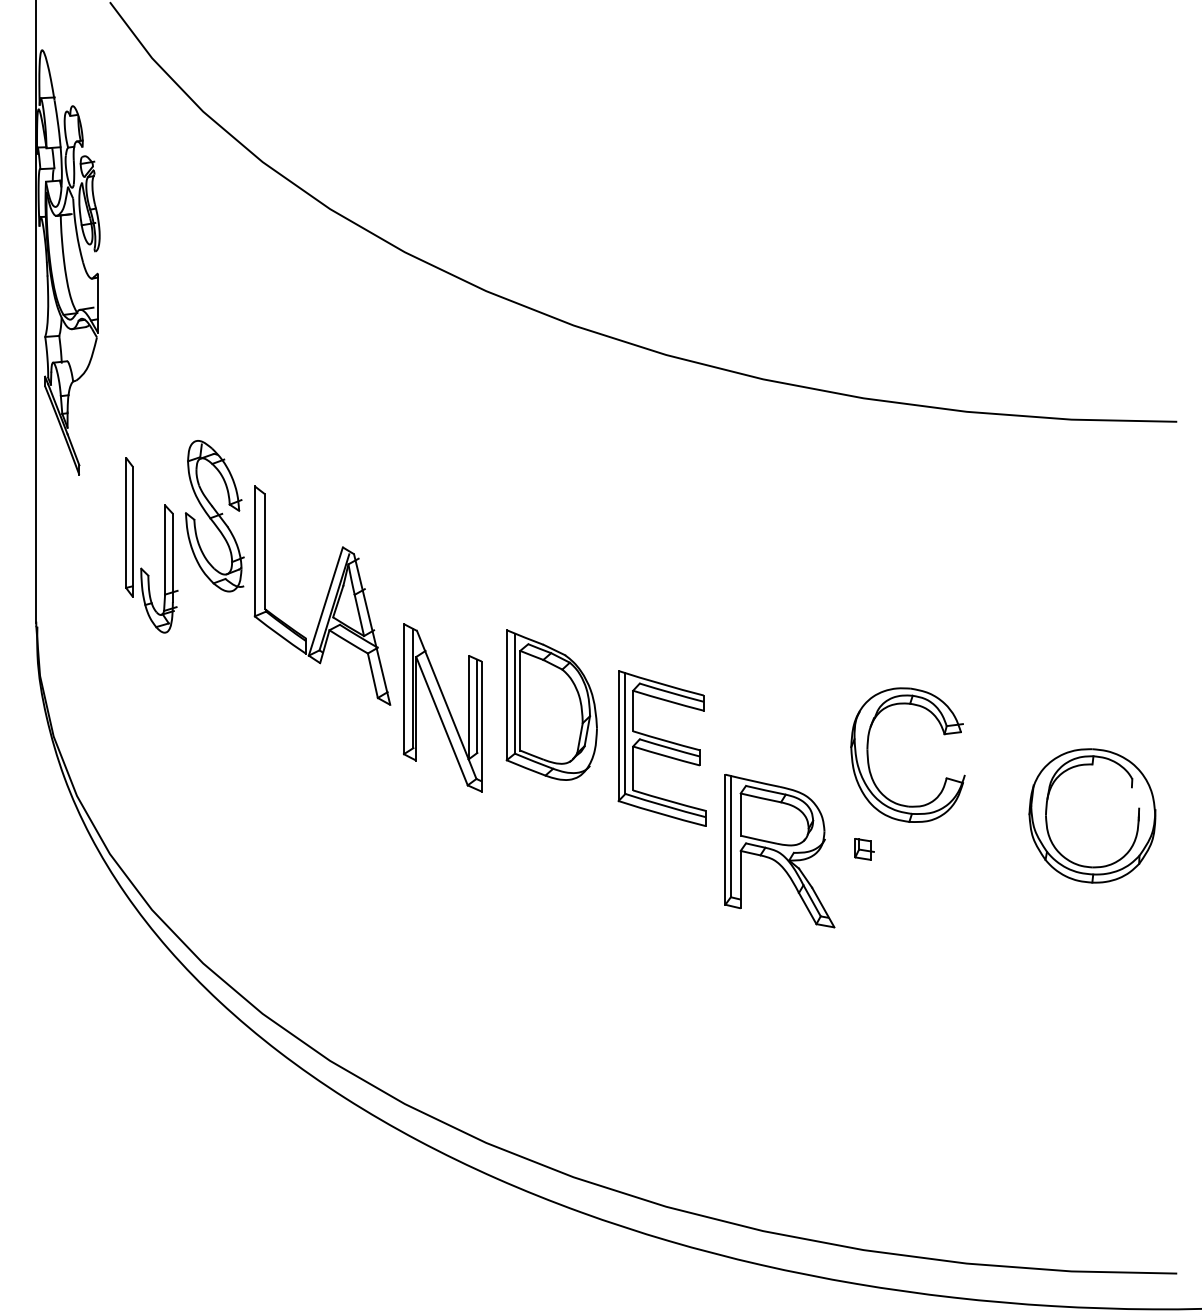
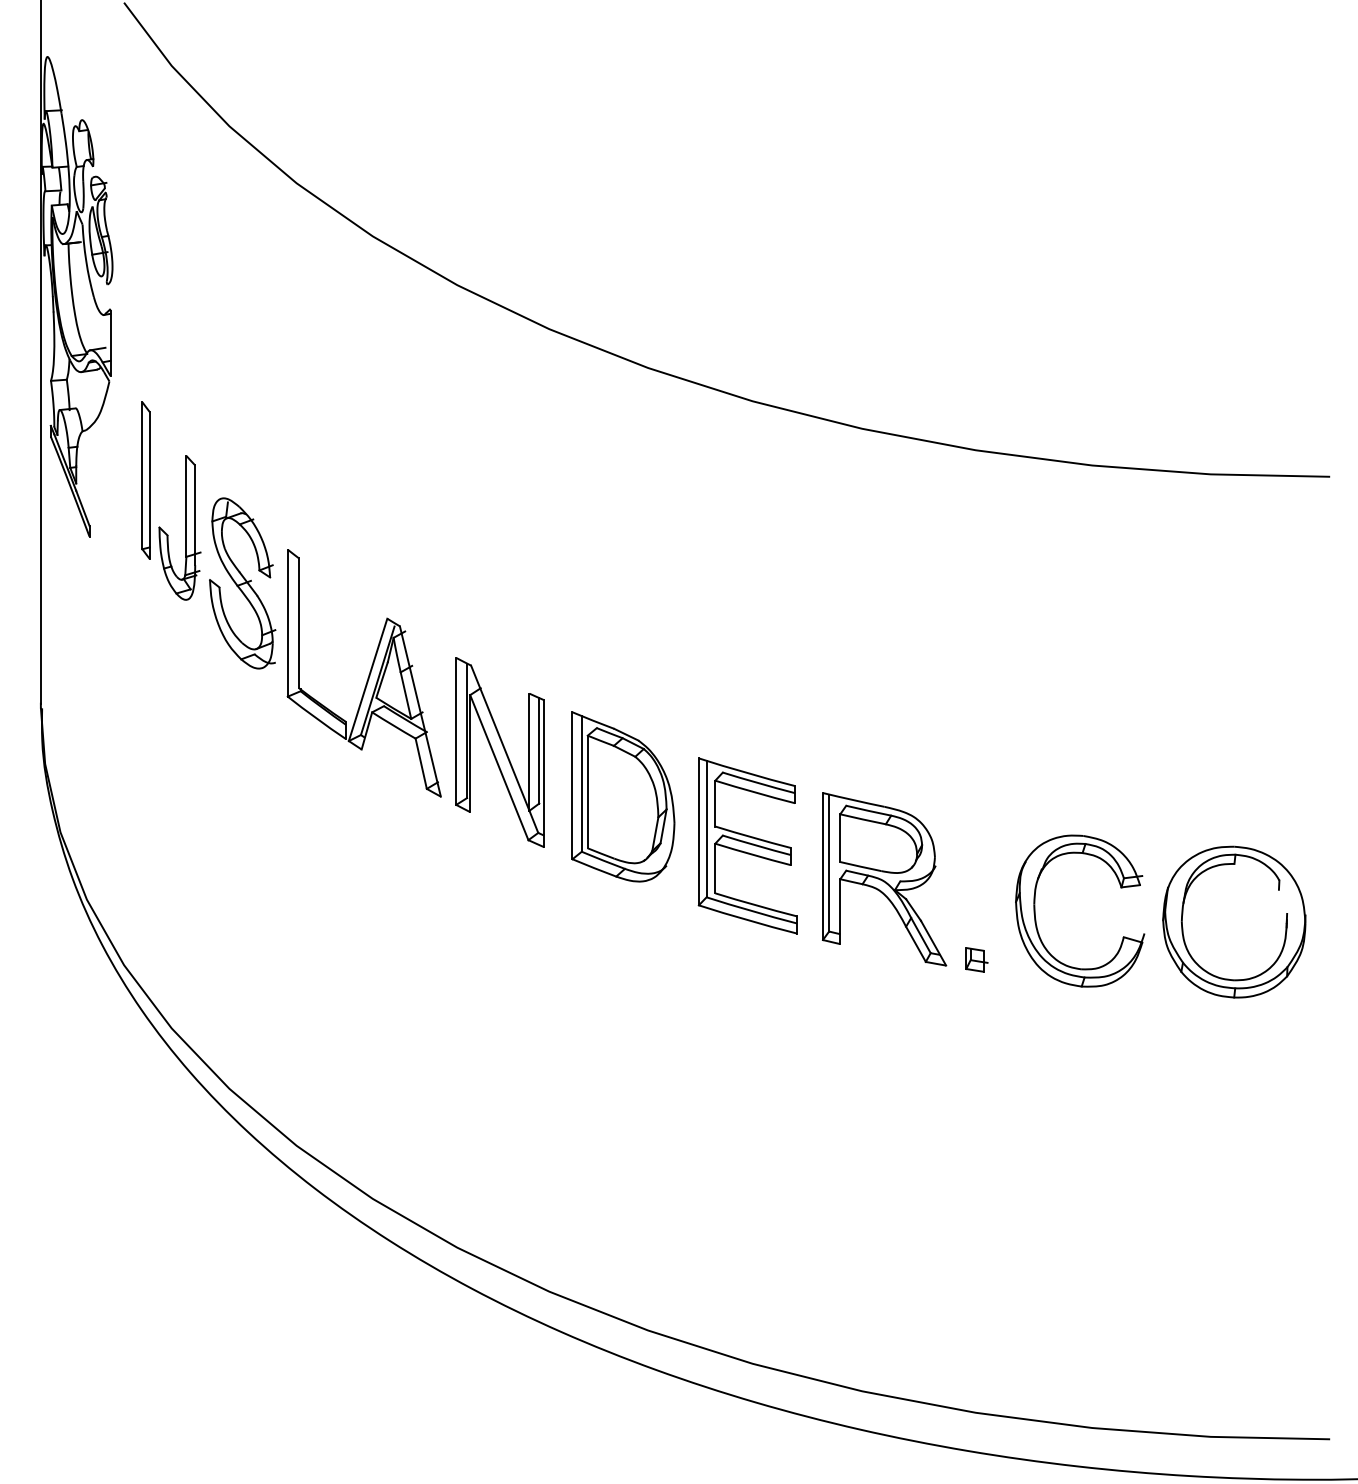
part: (164, 545) -> (185, 501), moved
part: (442, 707) -> (499, 752), moved
part: (869, 762) -> (1036, 919), moved
part: (779, 851) -> (884, 879), moved

